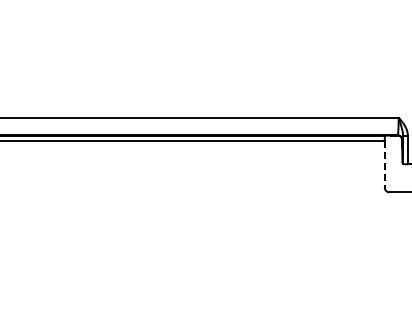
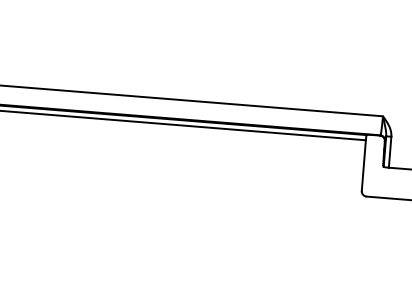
line: (384, 164) -> (363, 165), dashed -> solid

